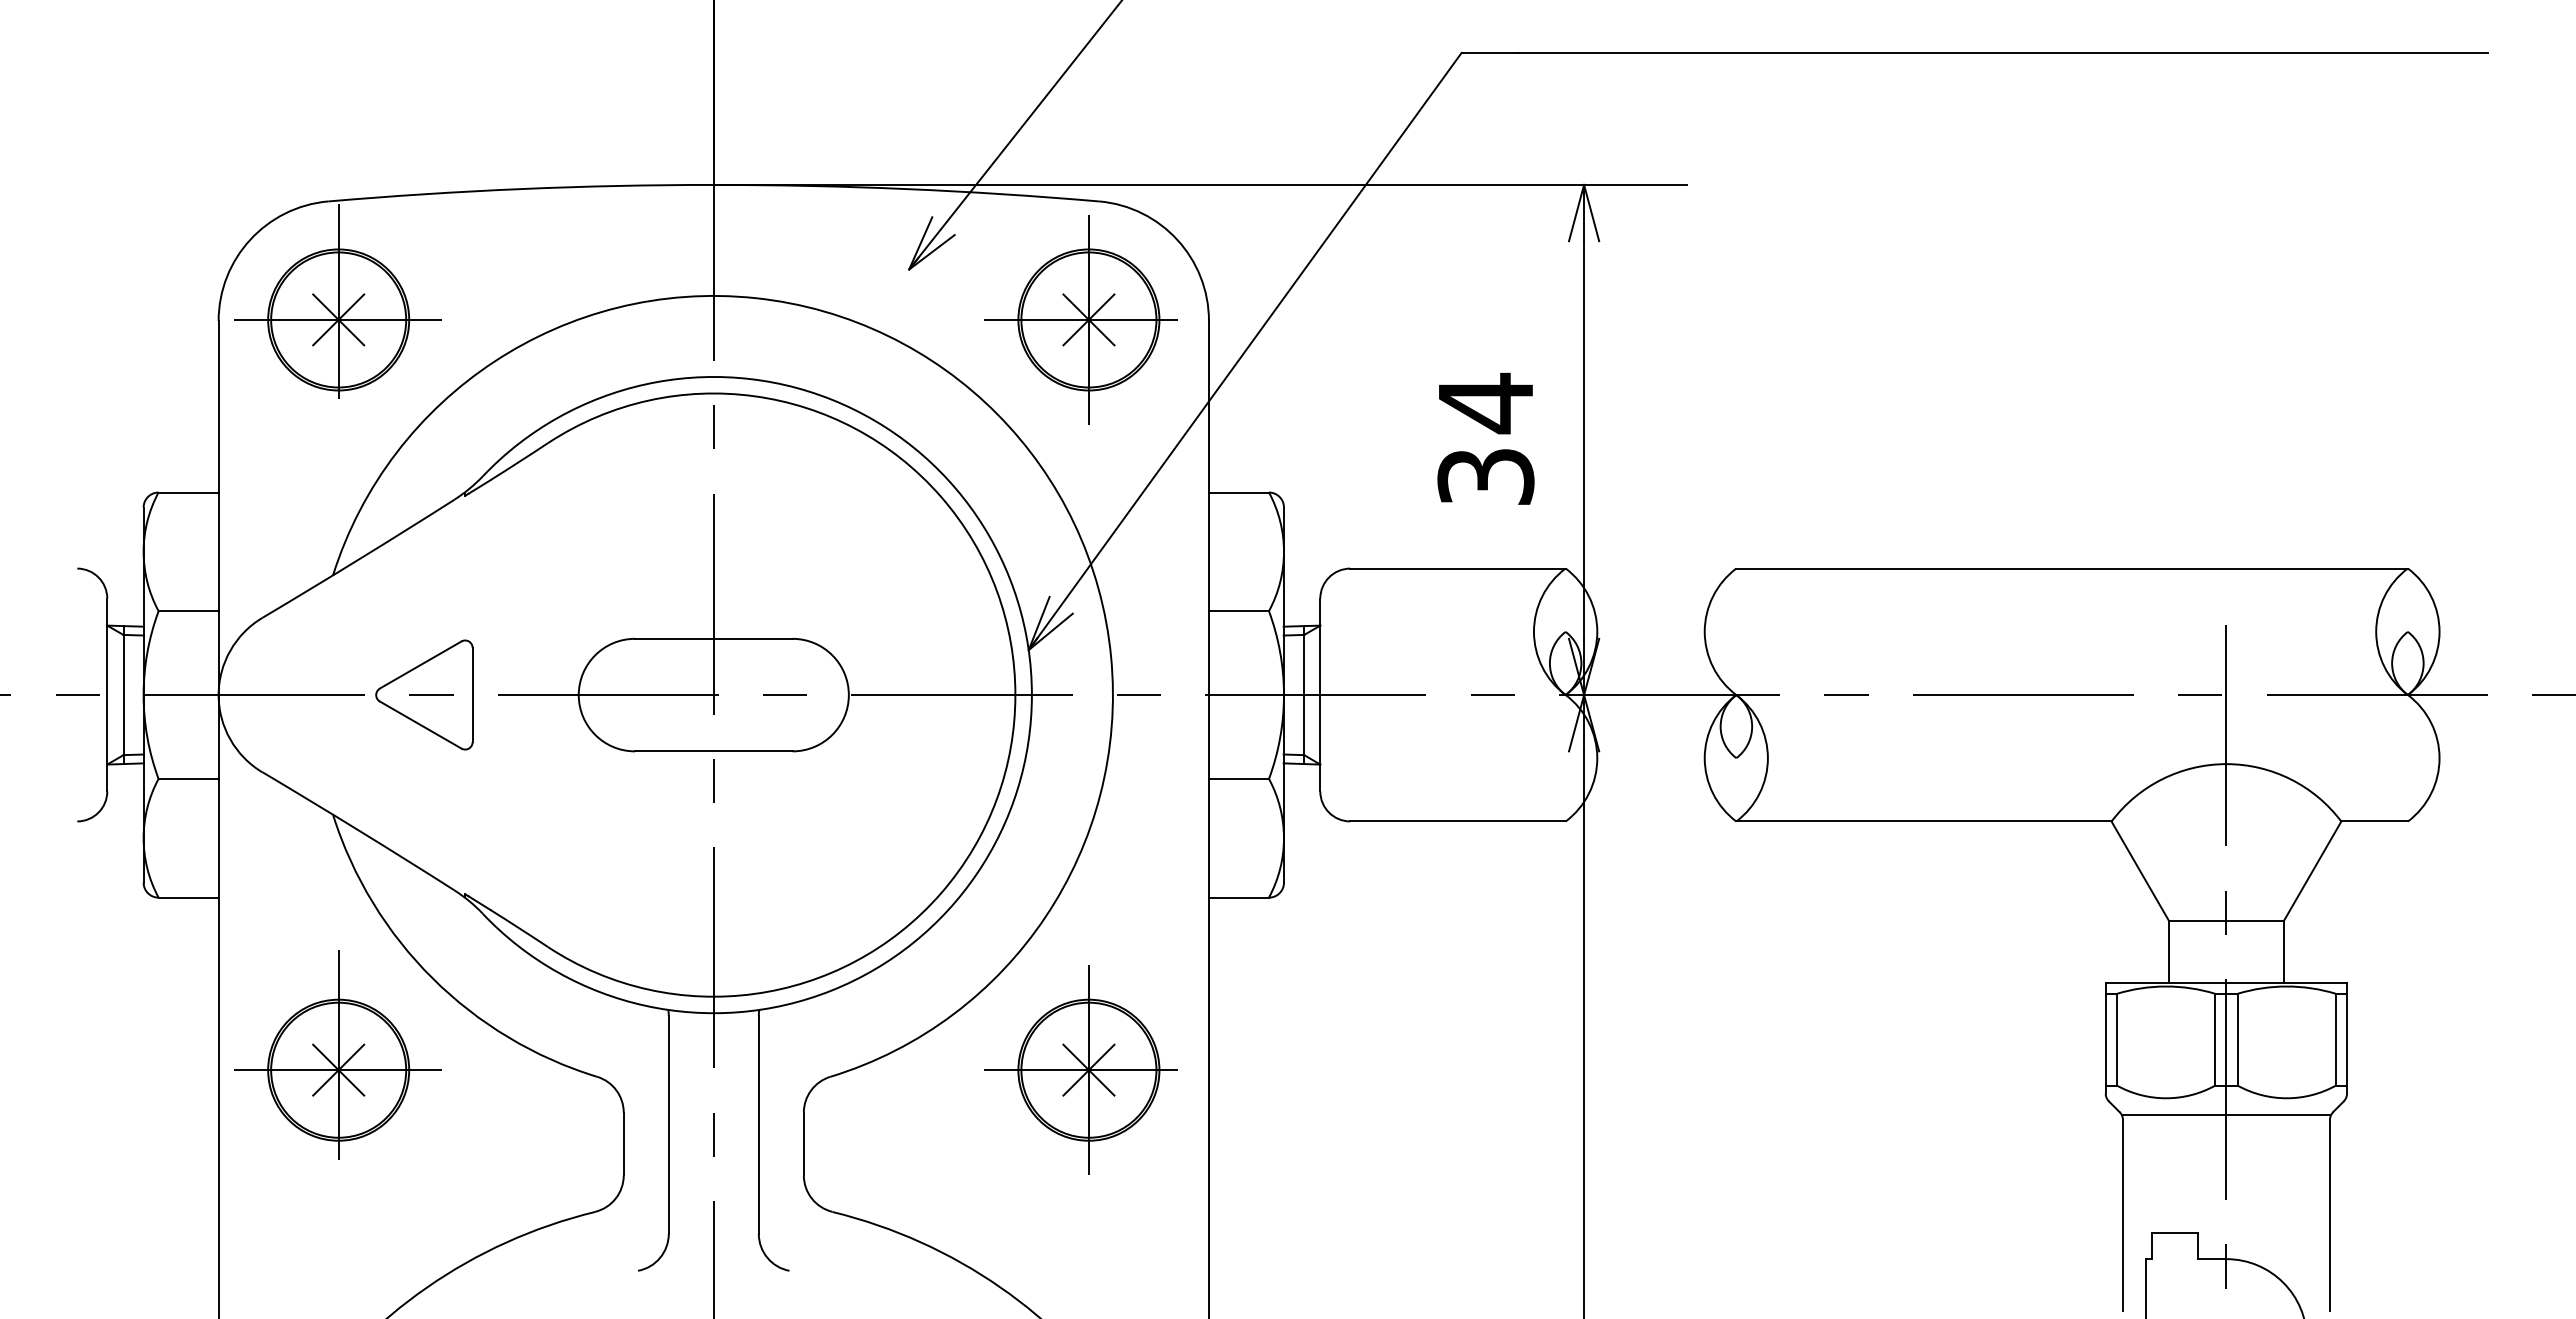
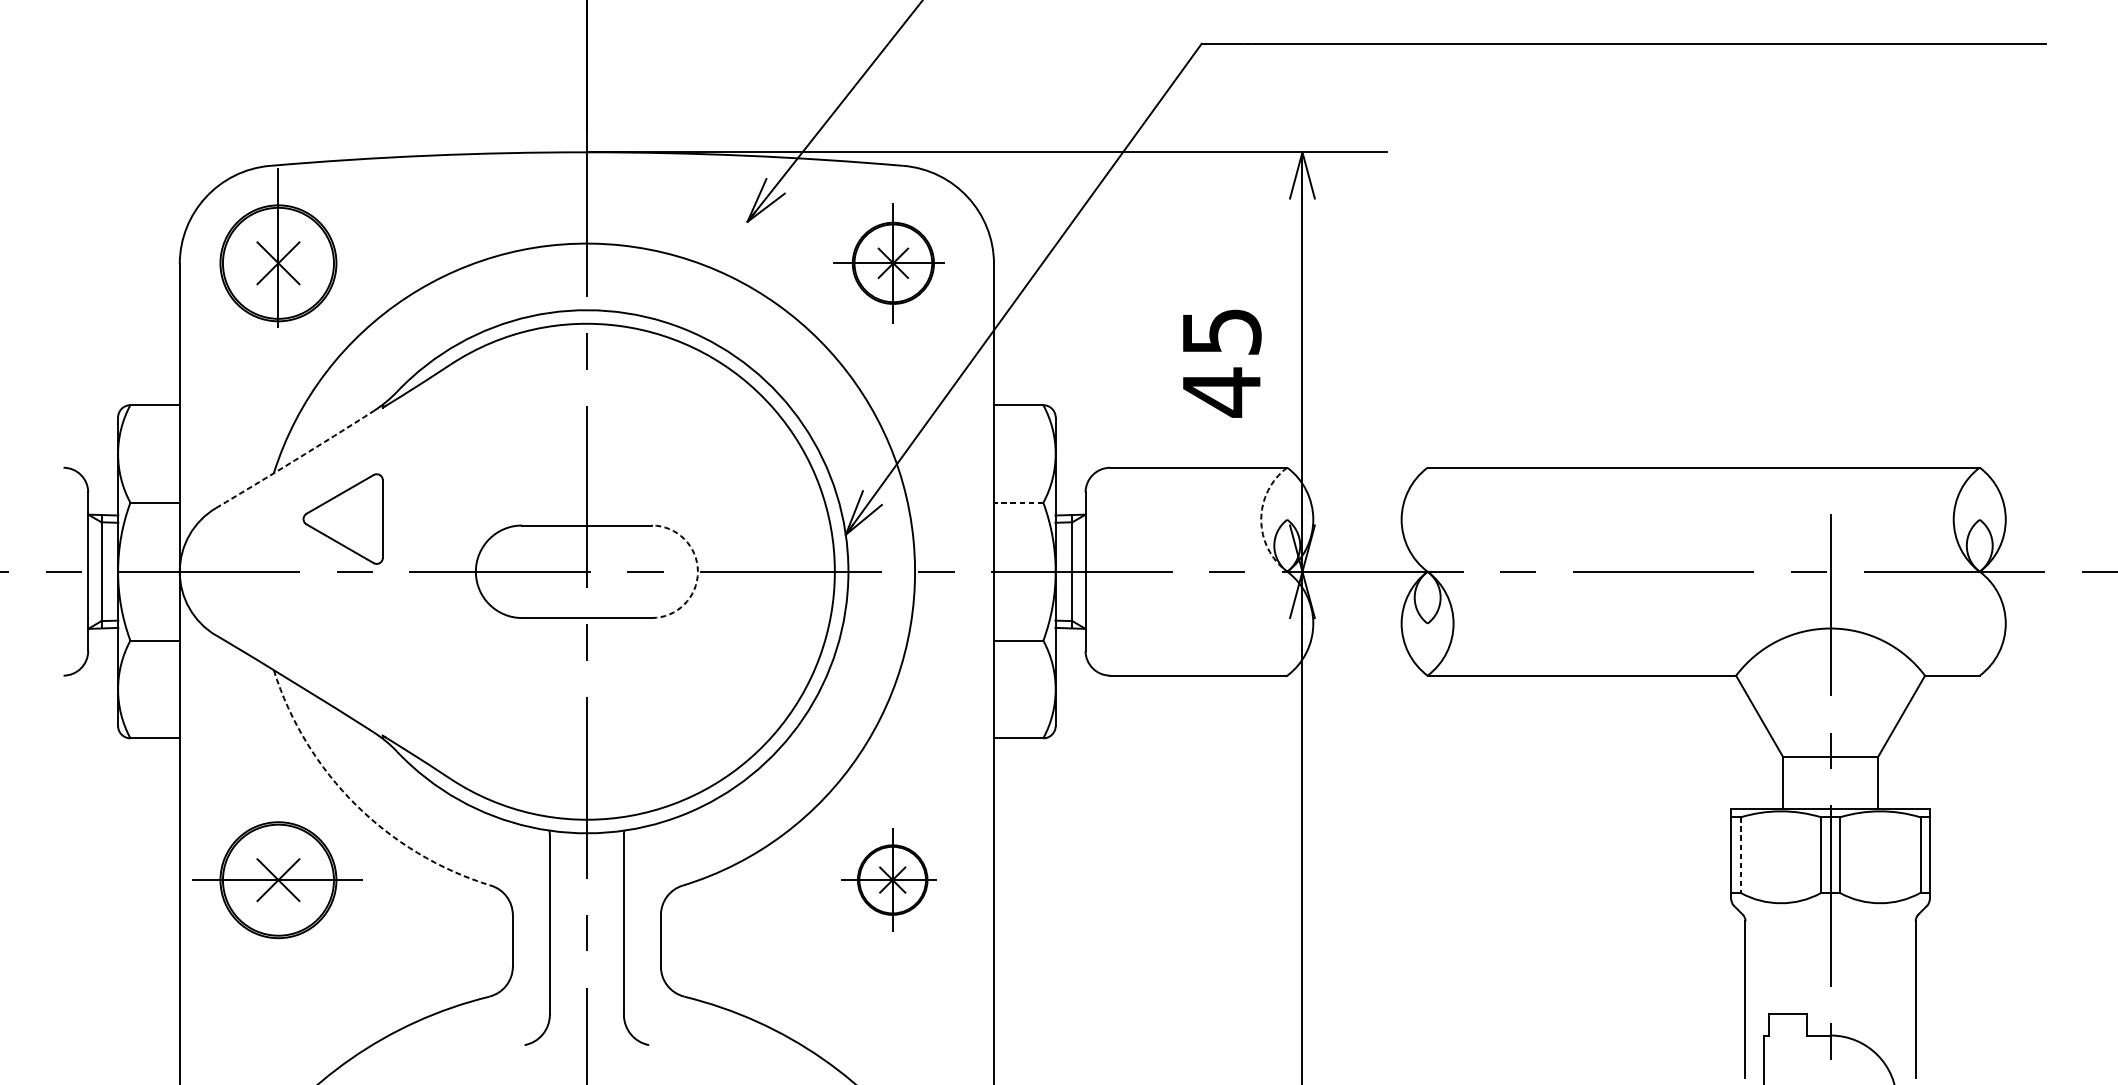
line: (337, 319) -> (277, 262), removed
part: (1080, 319) -> (888, 262), size x0.7
text: (1485, 439) -> (1221, 361), 34 -> 45
arc: (359, 559) -> (295, 460), solid -> dashed
line: (1238, 611) -> (1018, 503), solid -> dashed
arc: (1533, 631) -> (1260, 519), solid -> dashed
part: (424, 694) -> (343, 518), moved
arc: (848, 695) -> (697, 572), solid -> dashed
arc: (432, 978) -> (355, 804), solid -> dashed
line: (2116, 1039) -> (1740, 854), solid -> dashed
line: (338, 1055) -> (278, 868), removed
part: (1080, 1069) -> (888, 879), size x0.6
line: (2225, 1115) -> (1829, 917), removed

